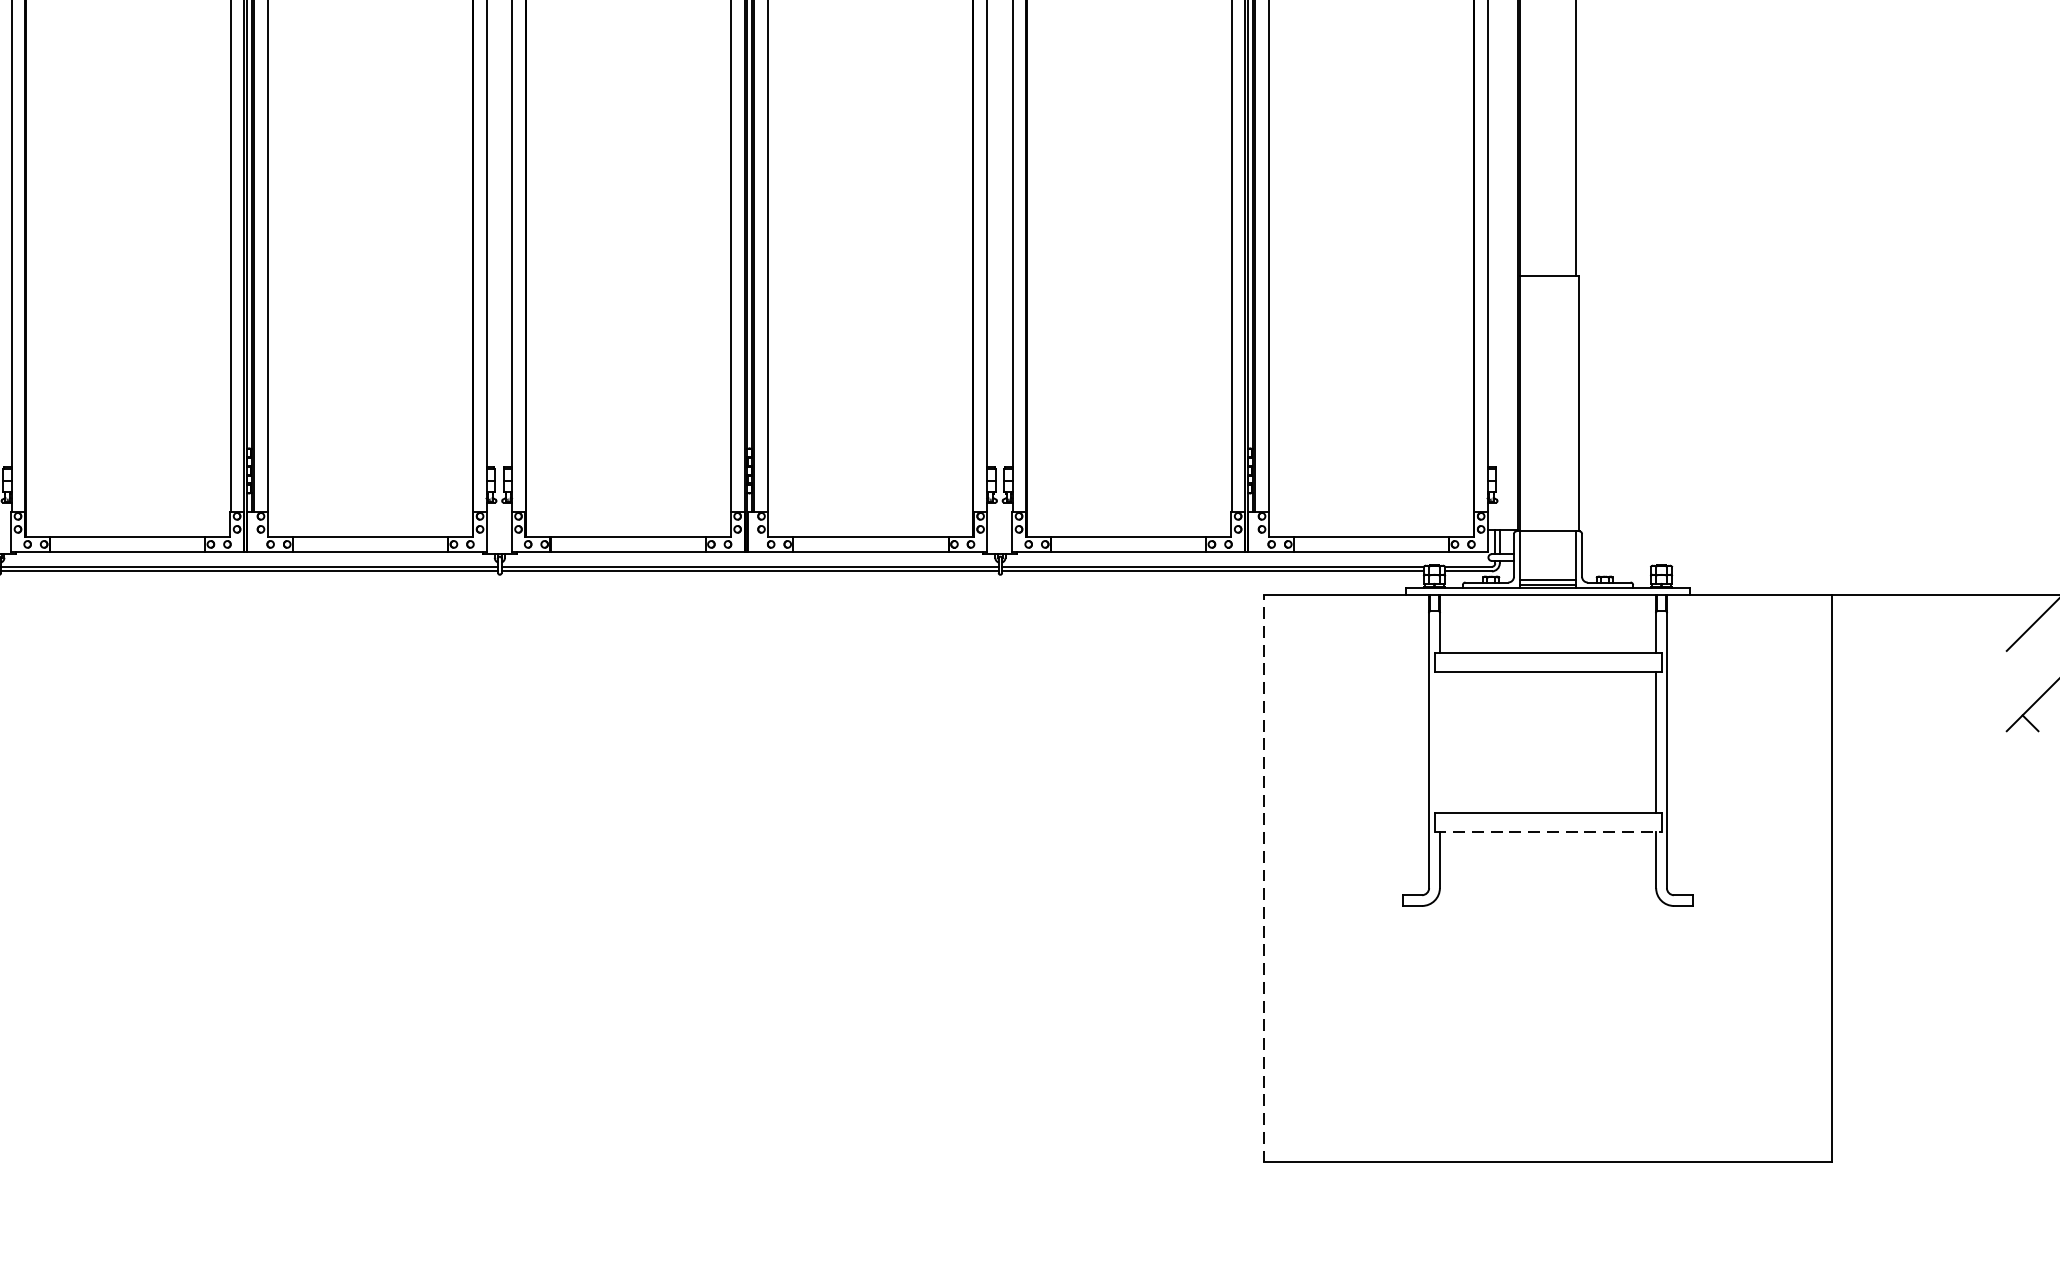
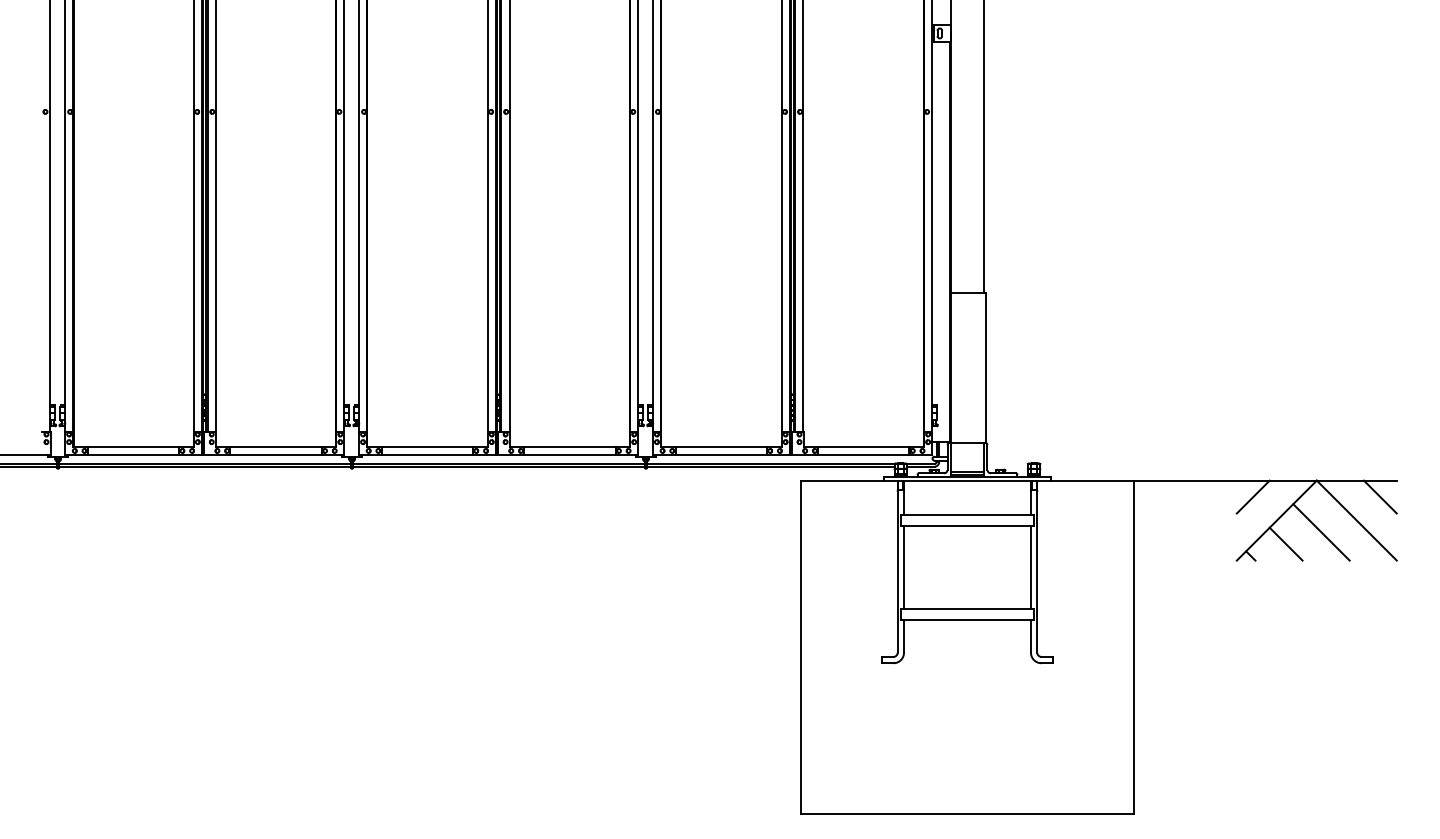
line: (1440, 741) -> (904, 566), added
line: (1548, 831) -> (967, 619), dashed -> solid
line: (1263, 879) -> (800, 647), dashed -> solid

